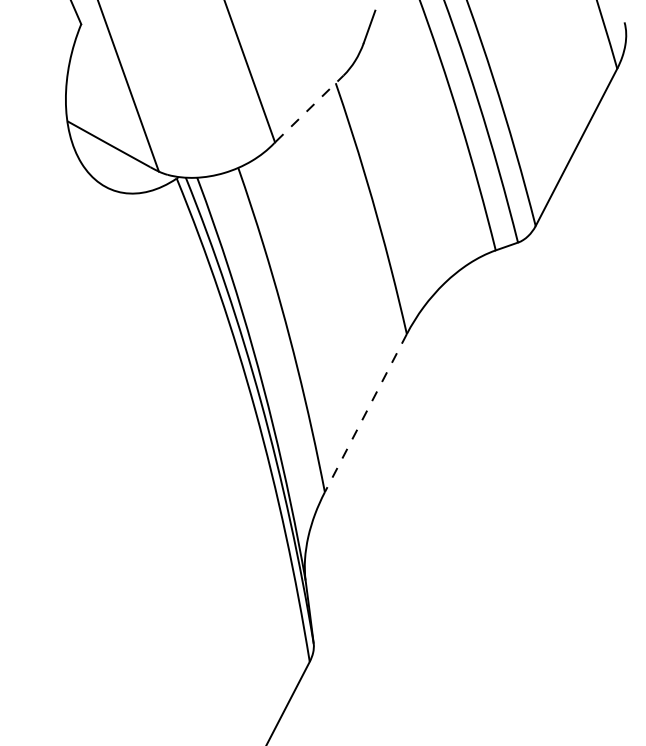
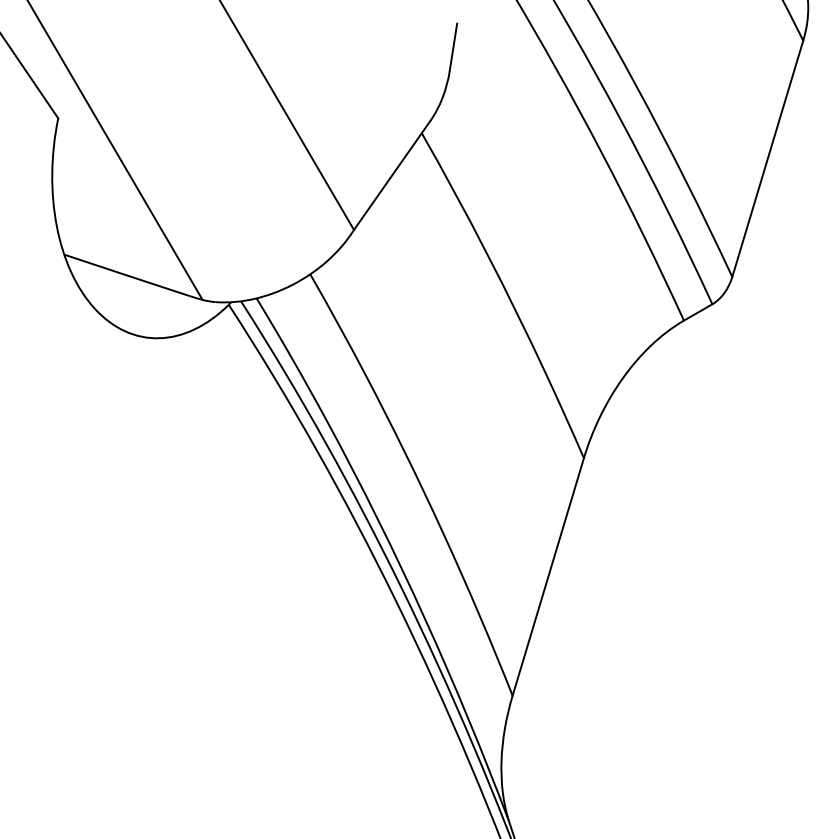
line: (310, 108) -> (393, 174), dashed -> solid
line: (365, 413) -> (547, 577), dashed -> solid

